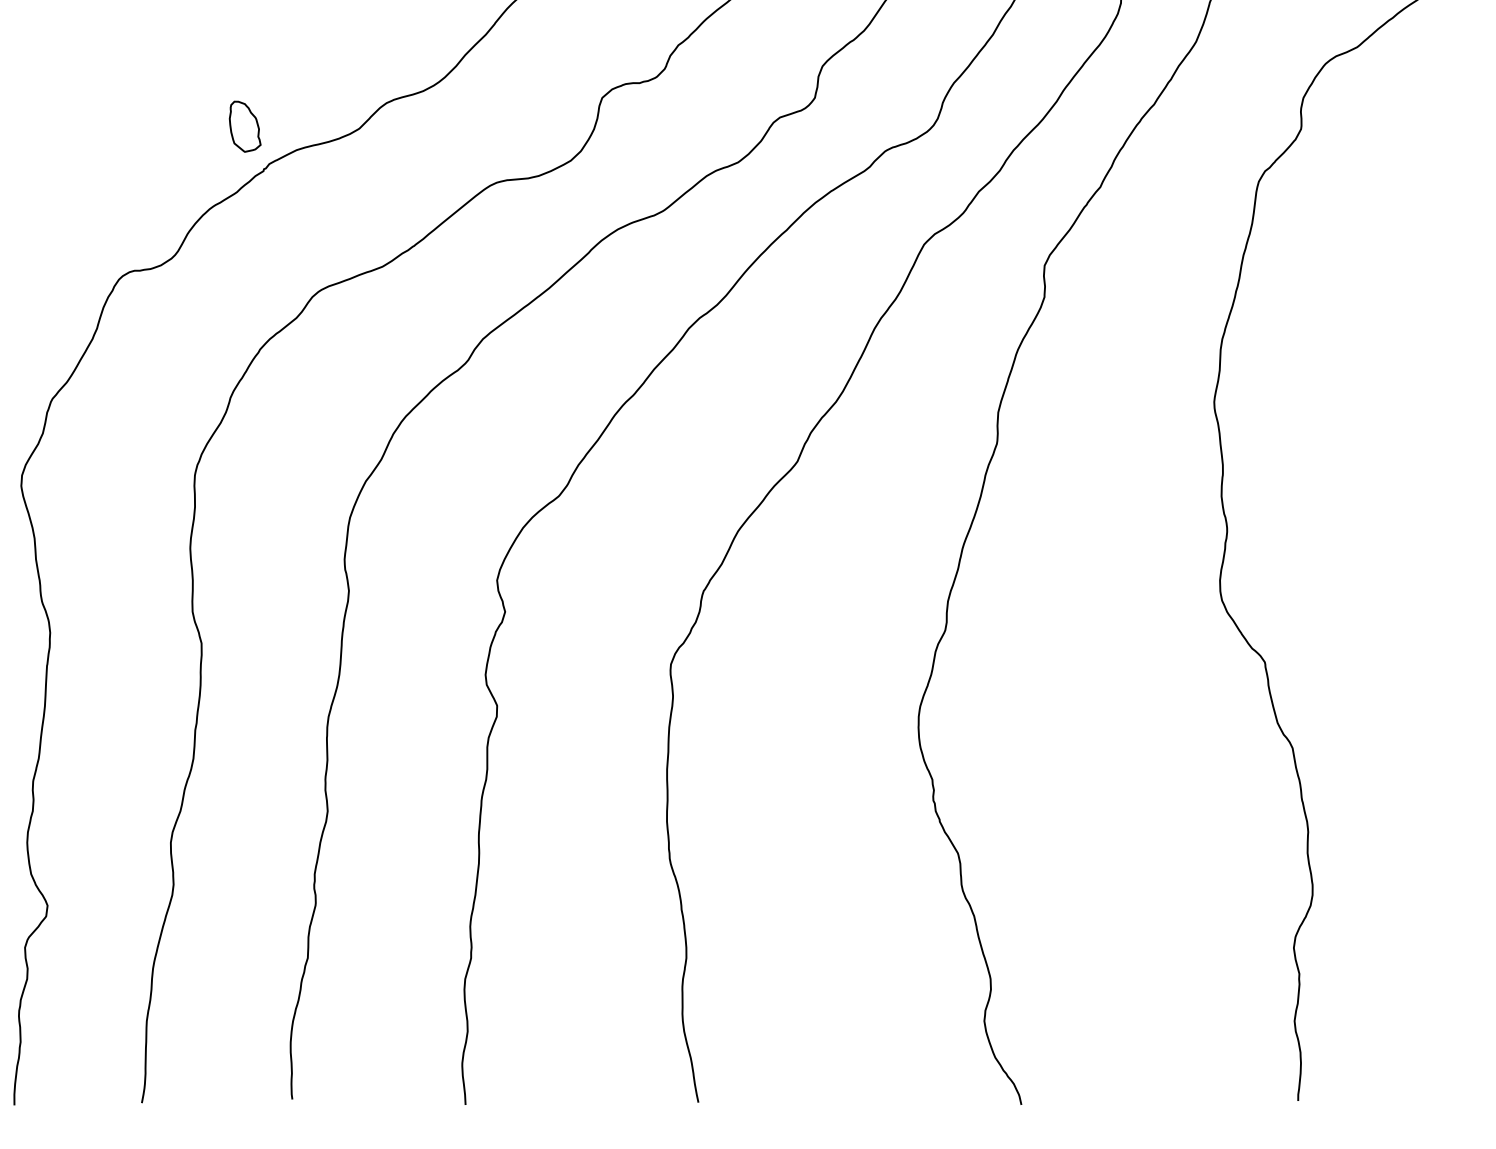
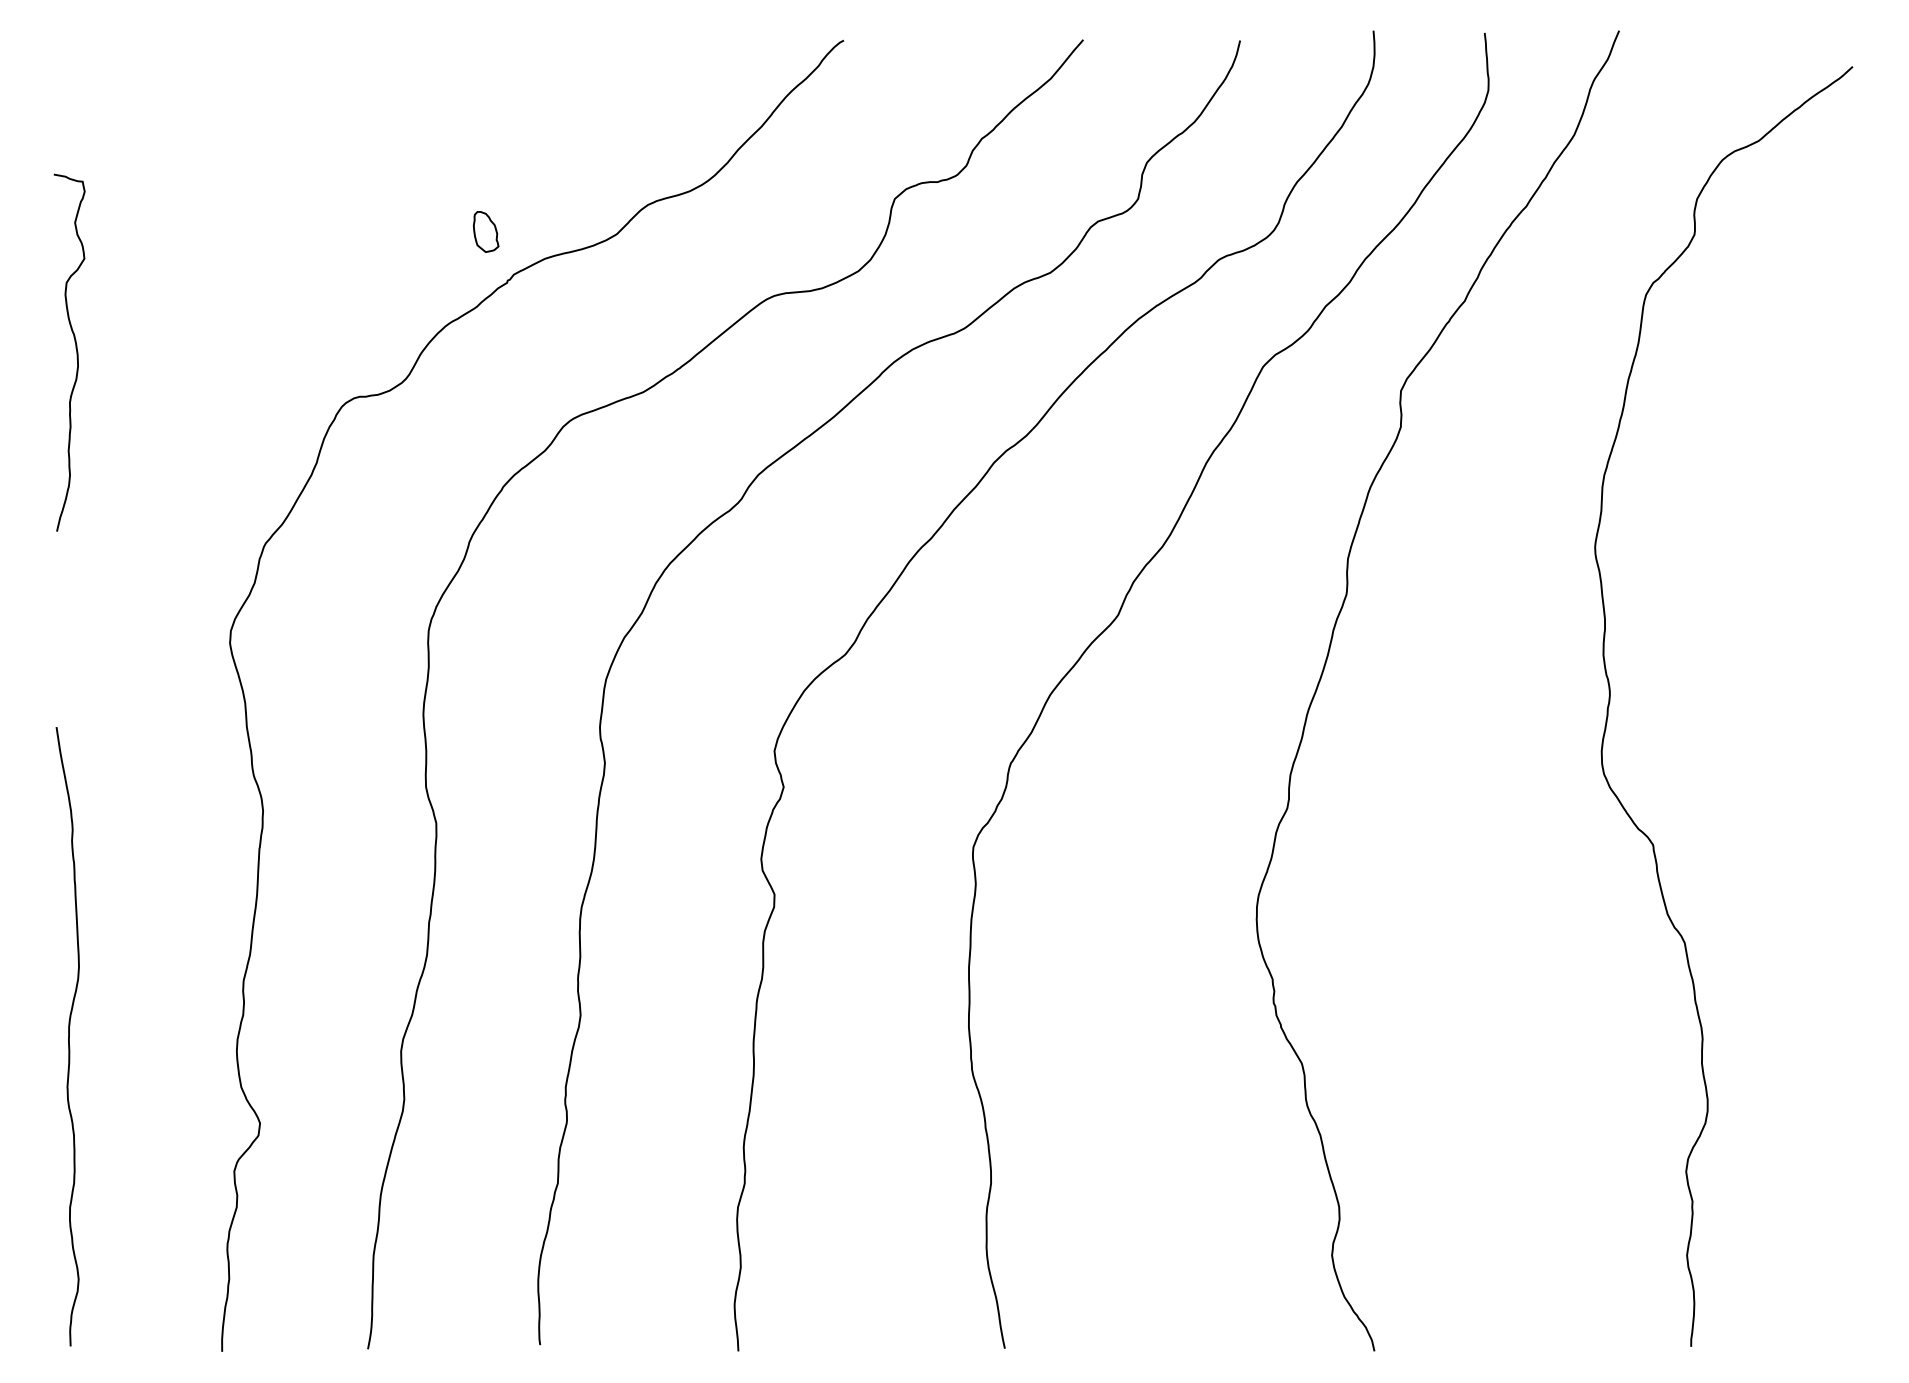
part: (244, 126) -> (485, 231), size x0.7

